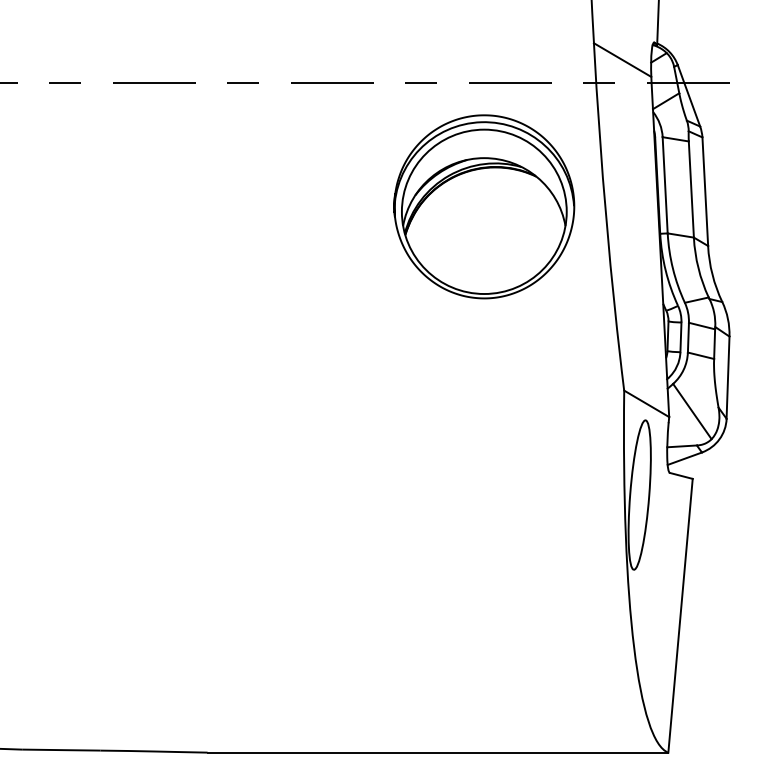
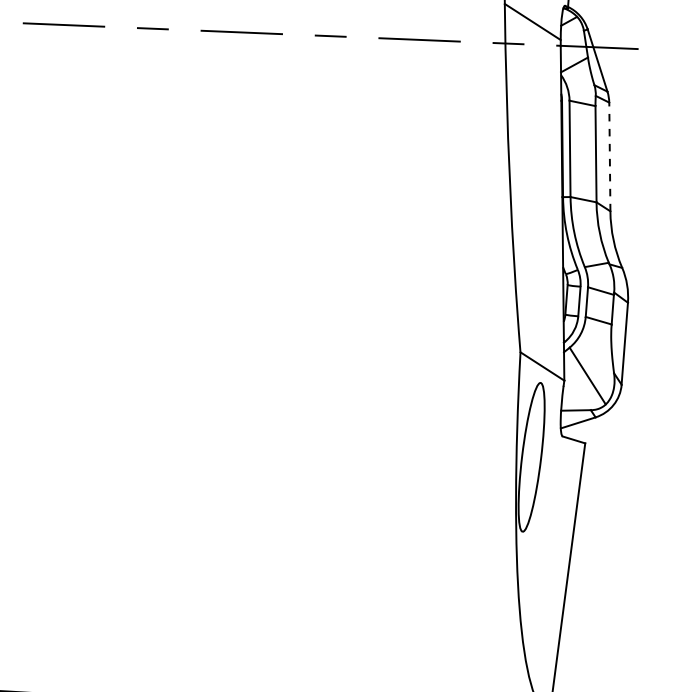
line: (705, 191) -> (610, 156), solid -> dashed
part: (484, 206) -> (388, 162), removed

